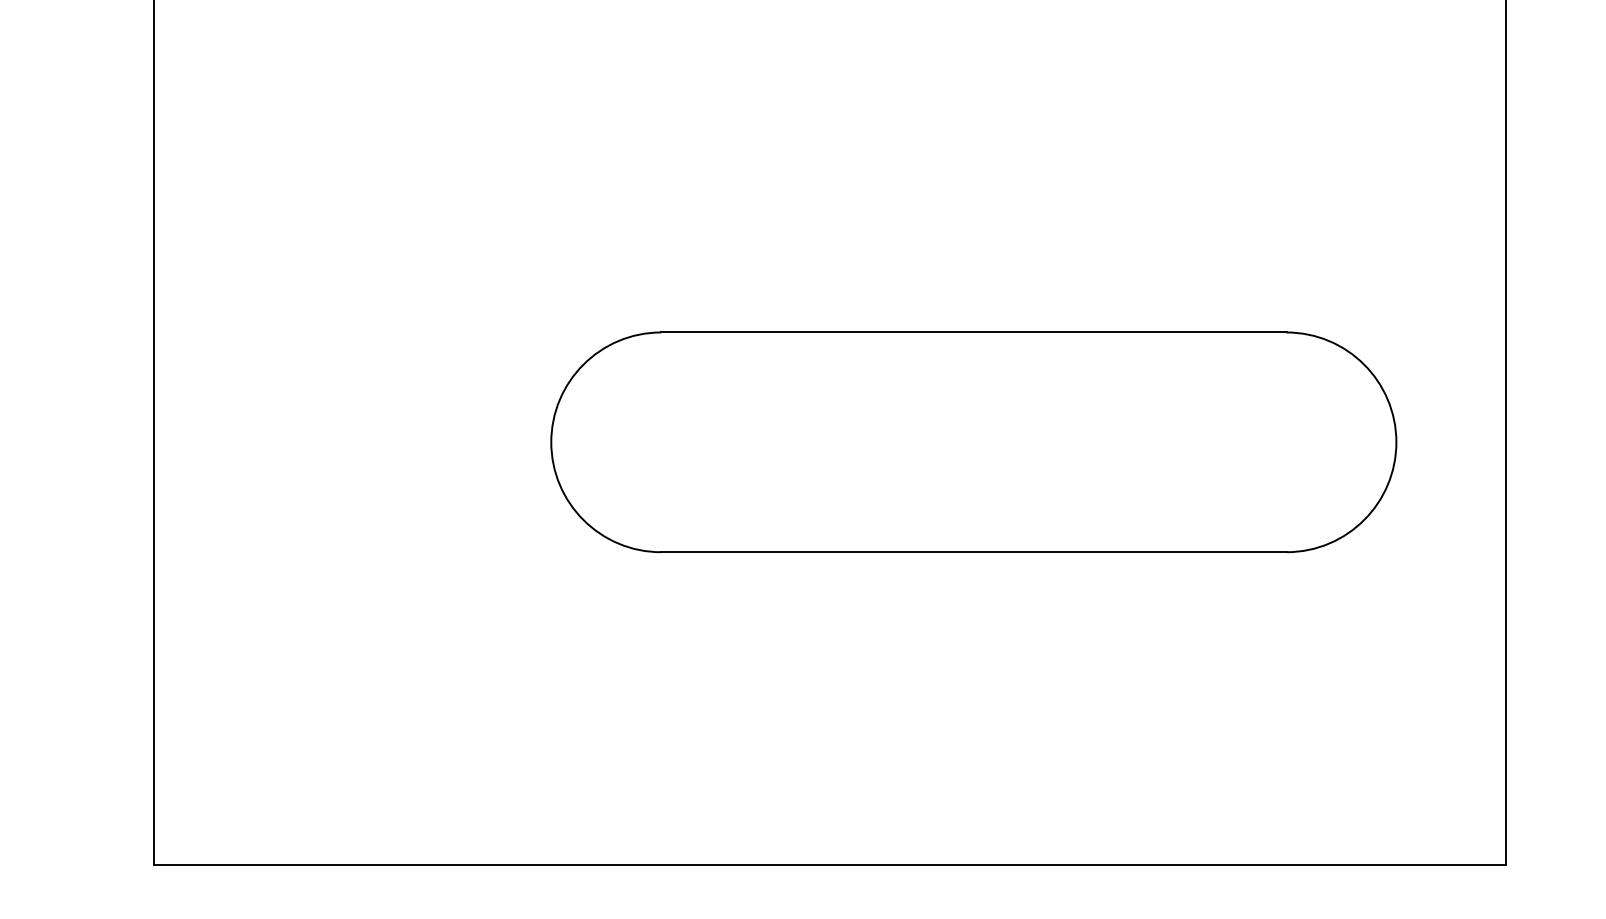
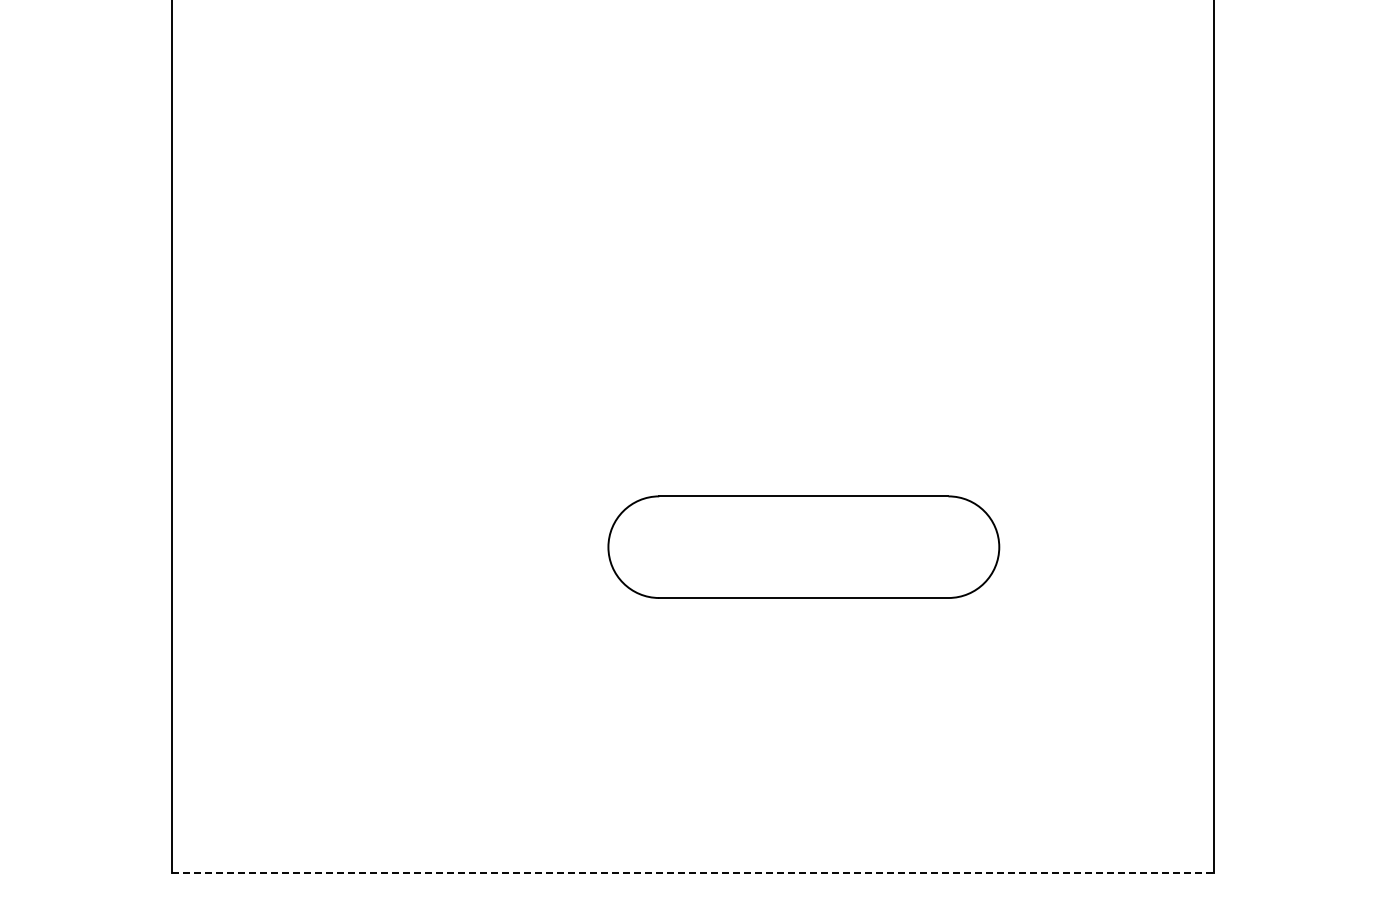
part: (973, 441) -> (803, 546), size x0.6
line: (830, 865) -> (693, 873), solid -> dashed

